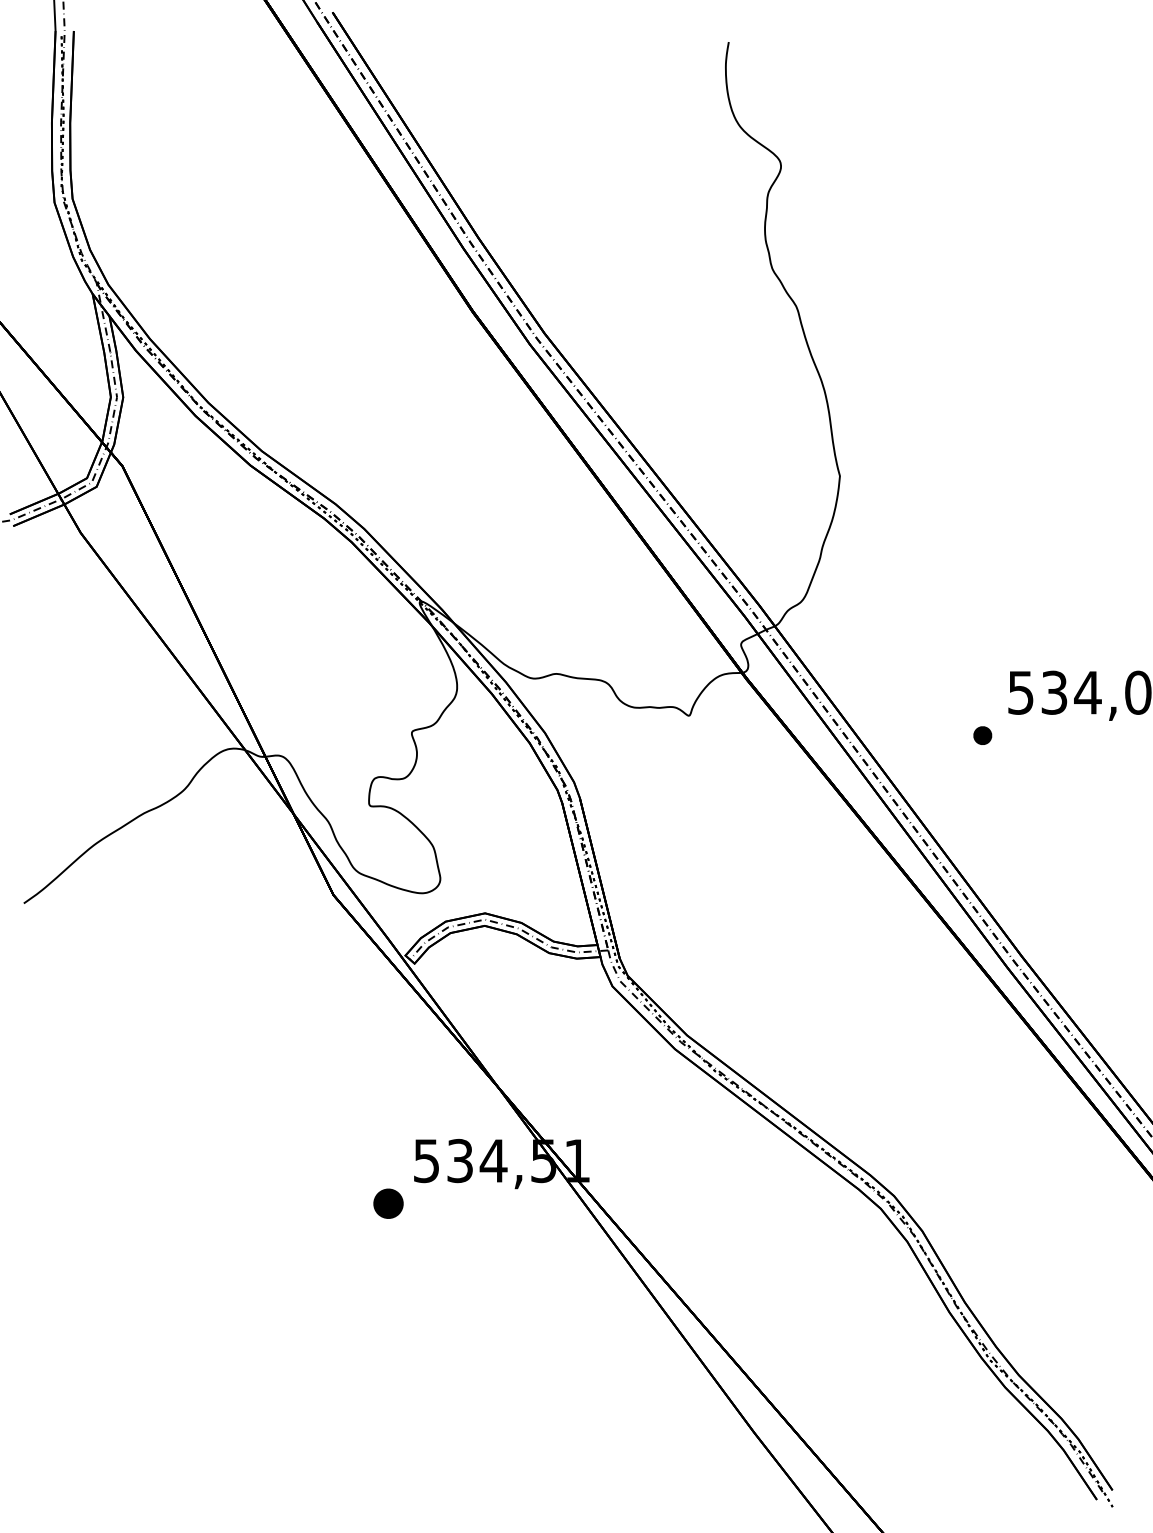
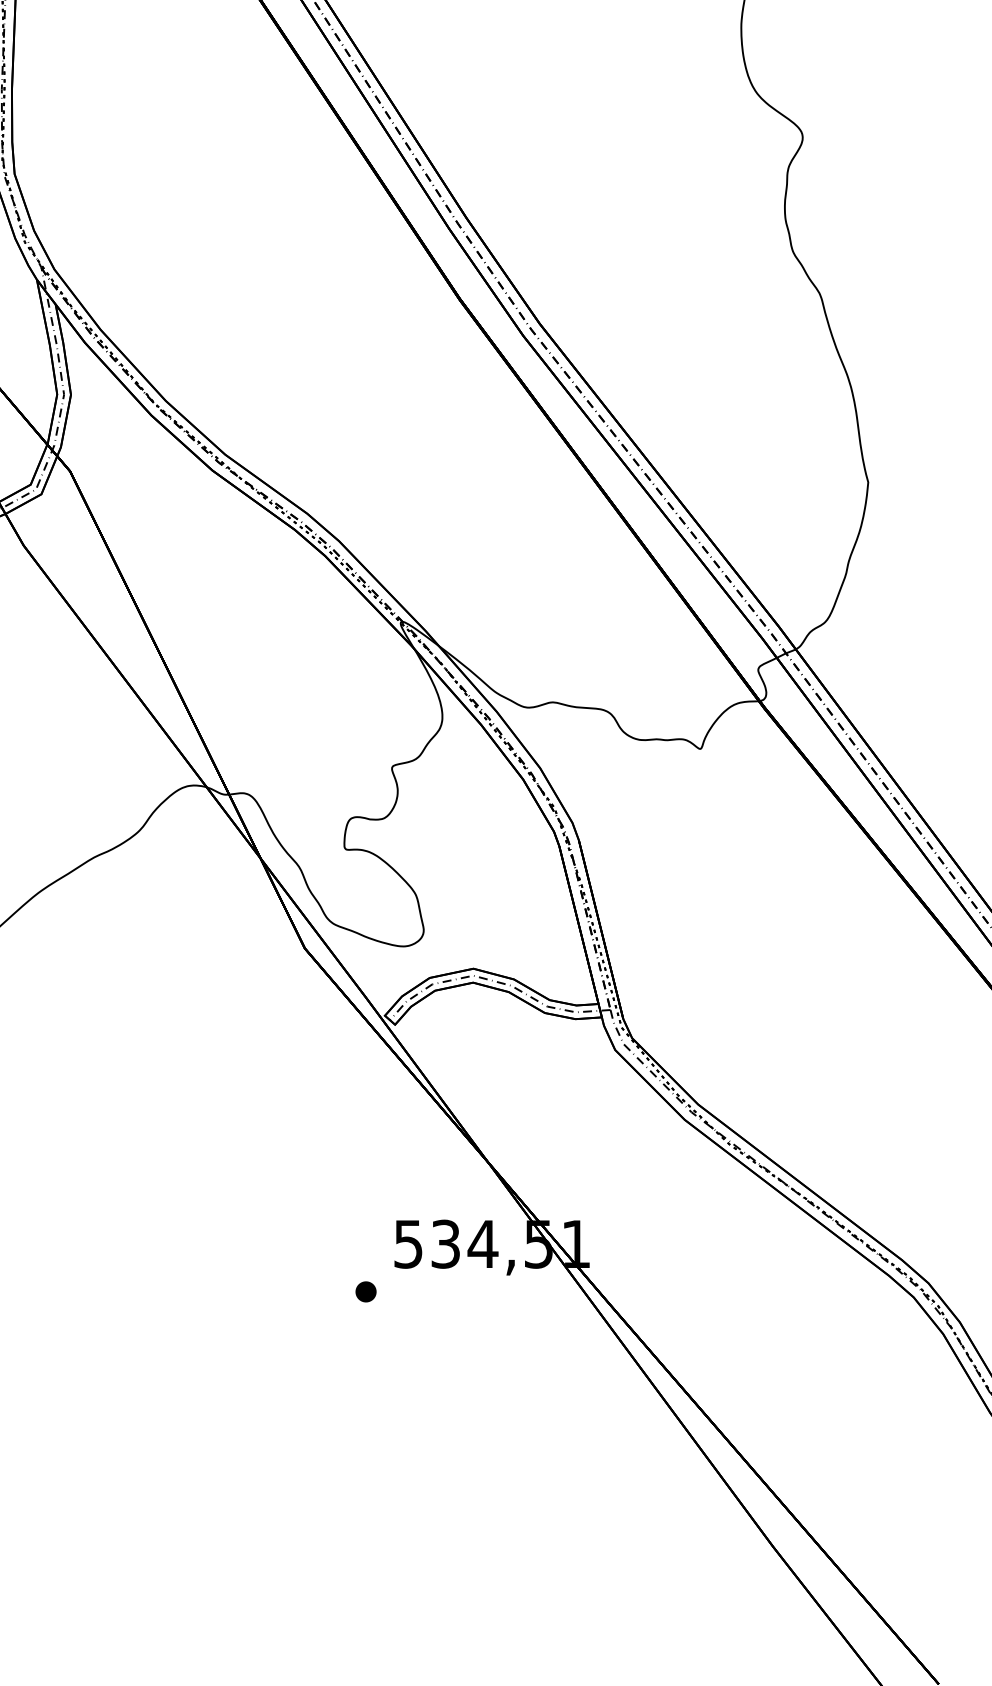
part: (388, 1203) -> (366, 1291), size x0.62

